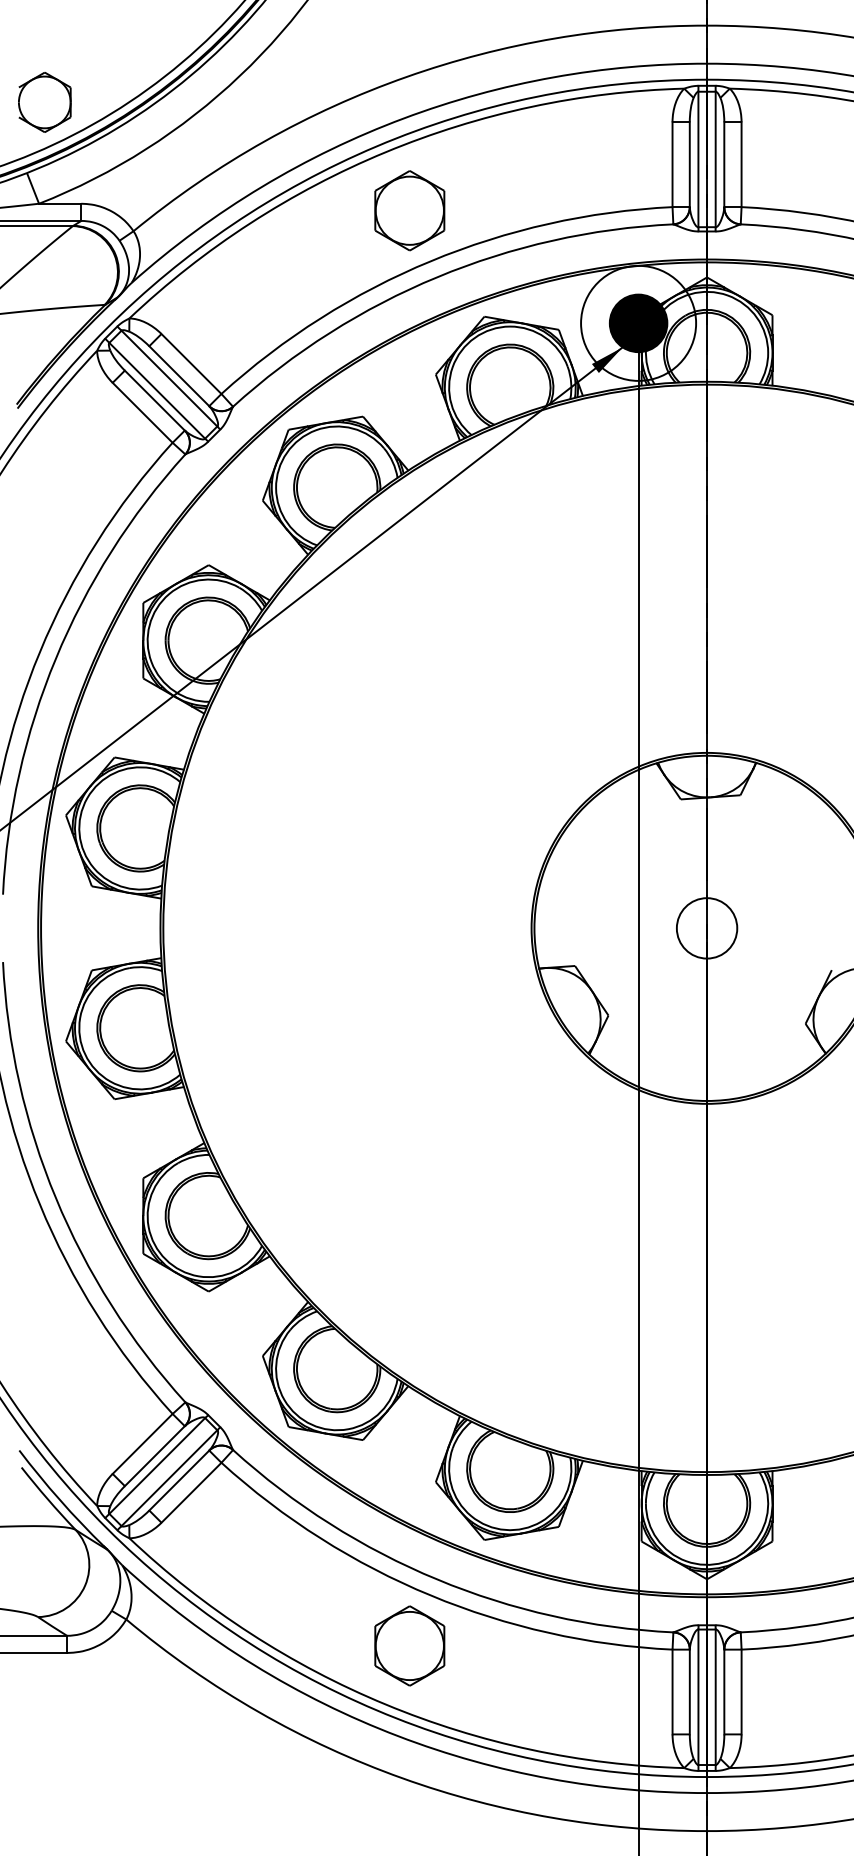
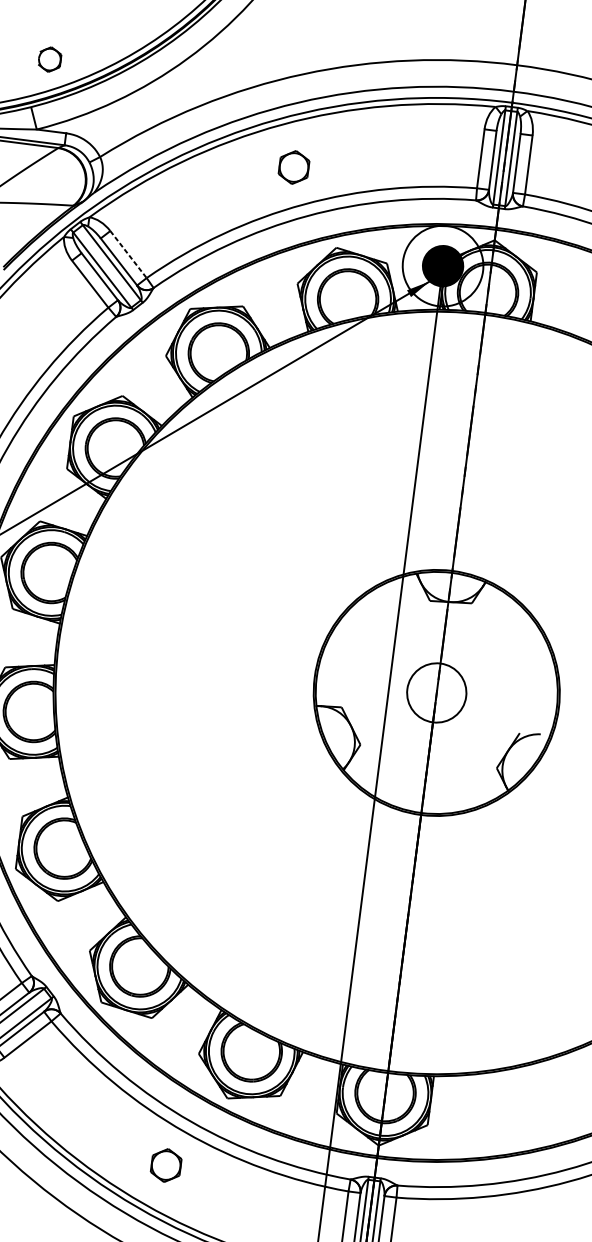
part: (44, 102) -> (49, 59), size x0.6
part: (409, 210) -> (293, 167), size x0.6
line: (191, 364) -> (128, 254), solid -> dashed
circle: (706, 928) -> (436, 693), size x1.4
part: (409, 1645) -> (165, 1165), size x0.6

